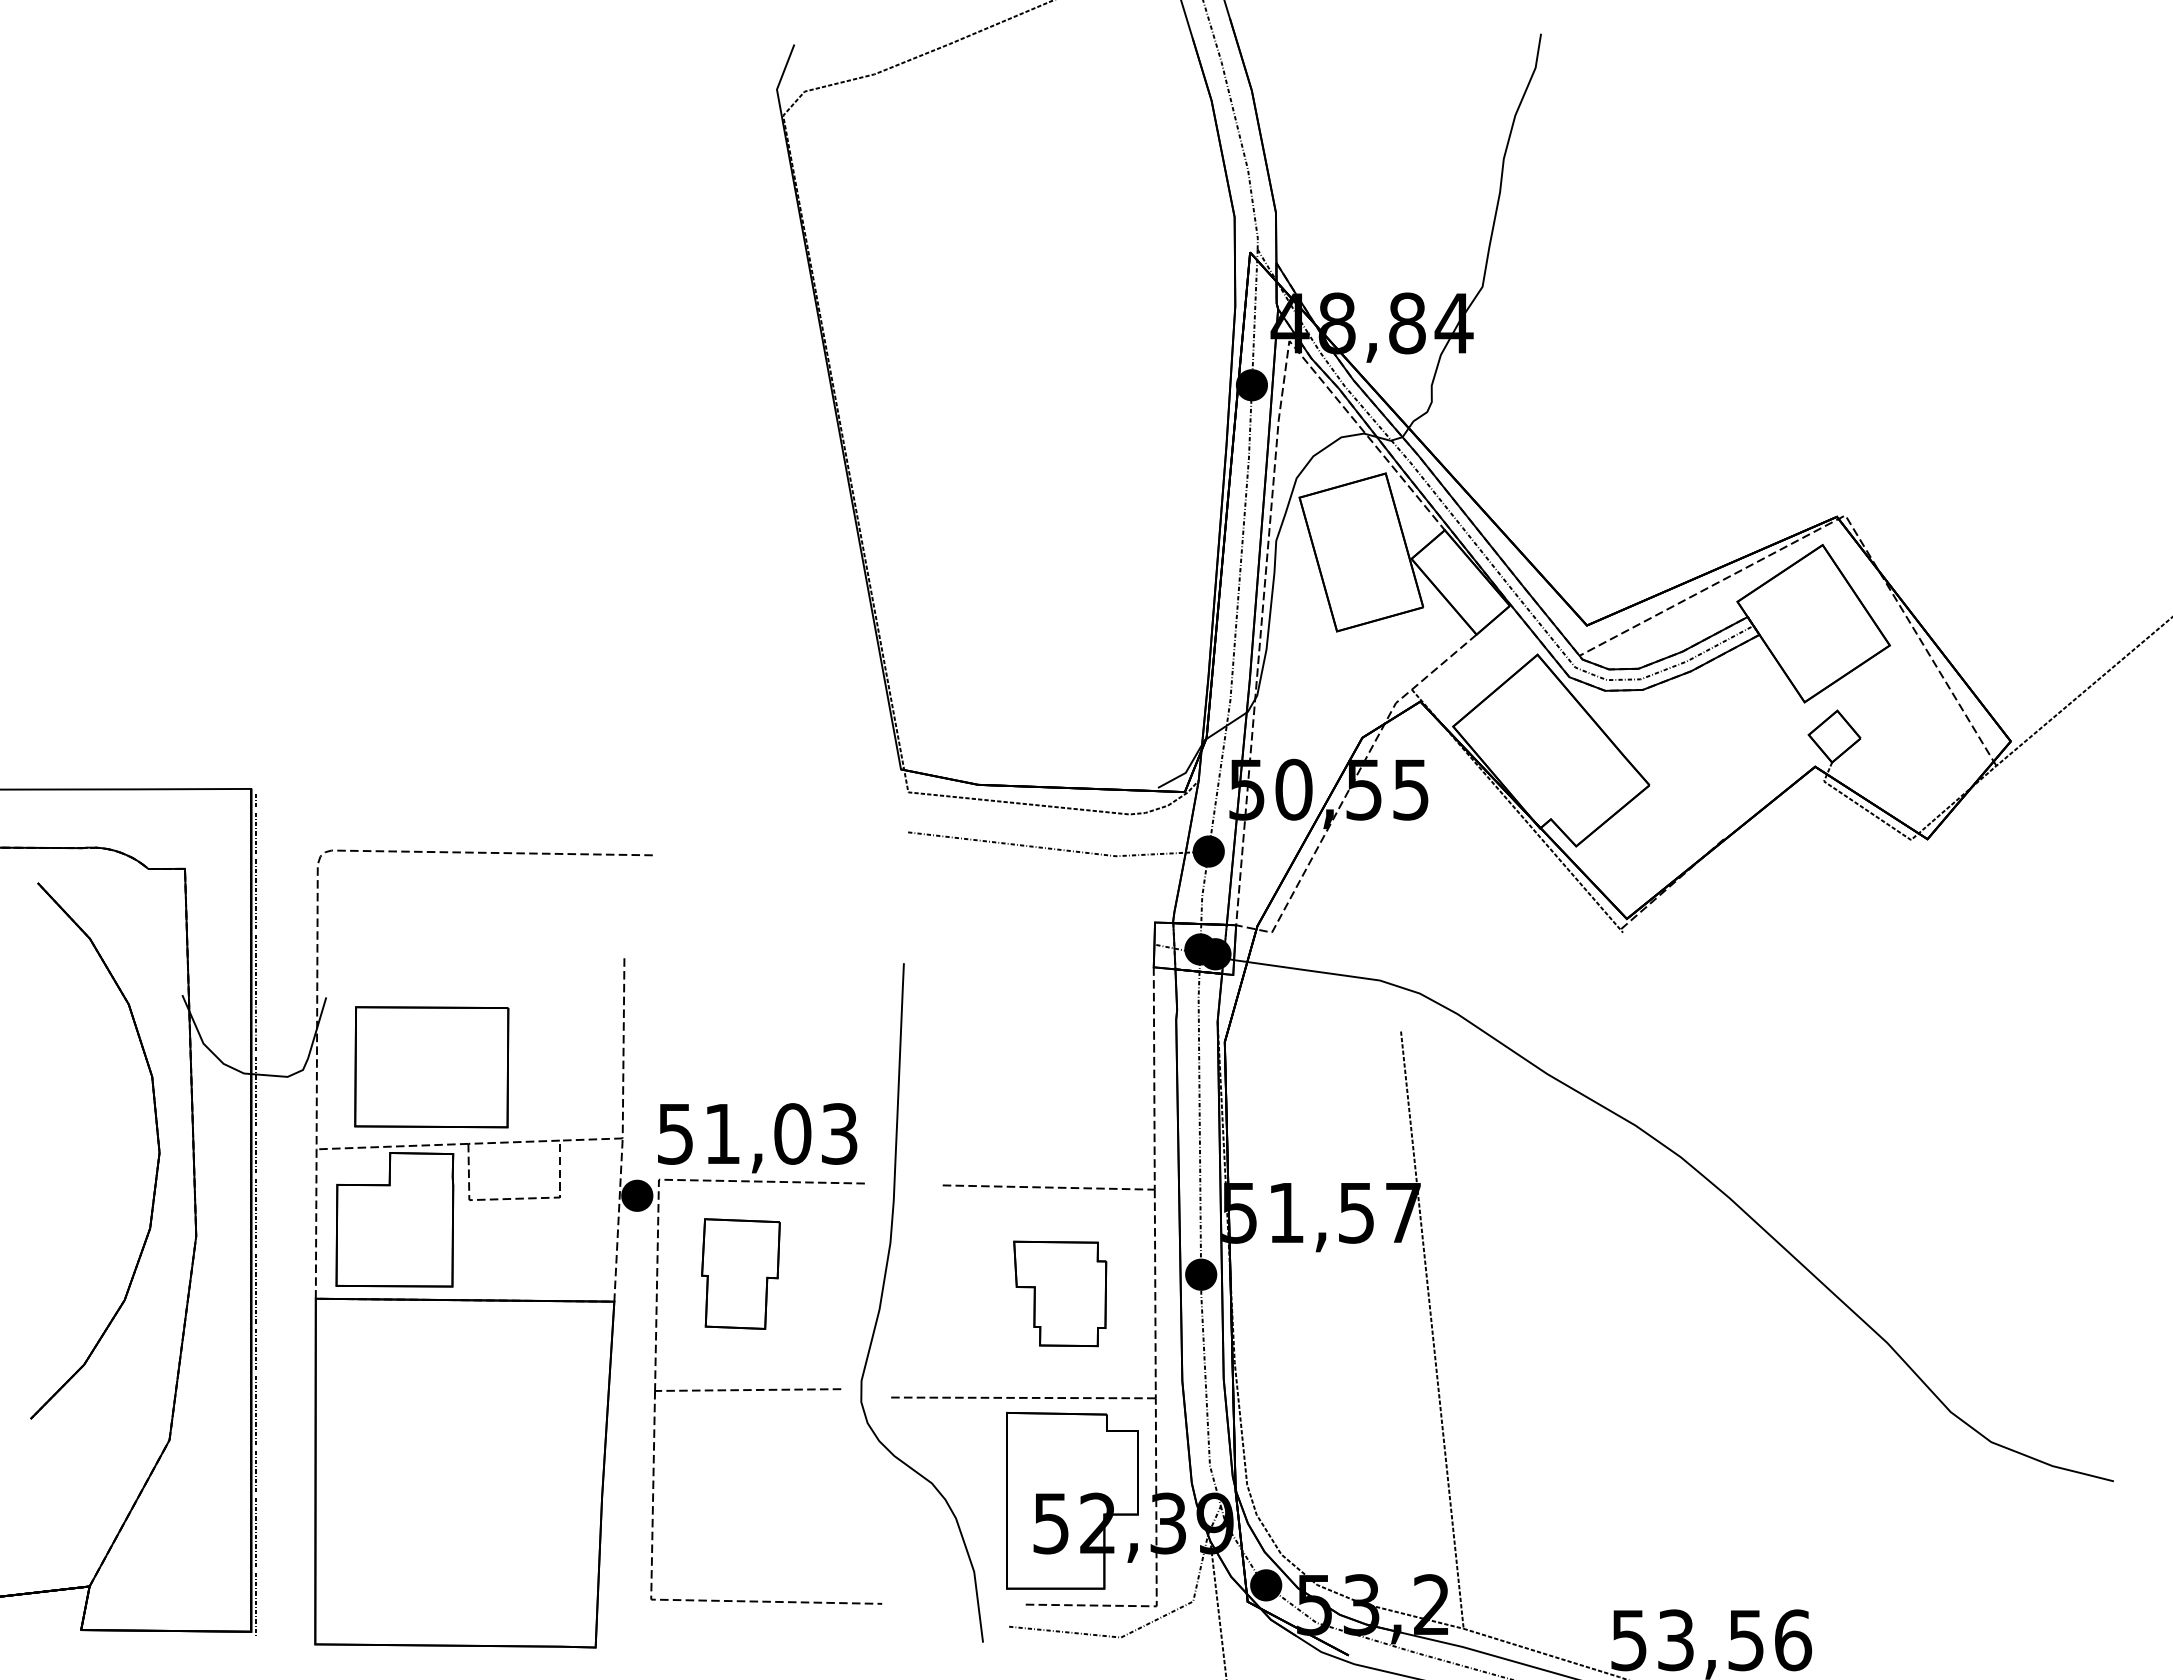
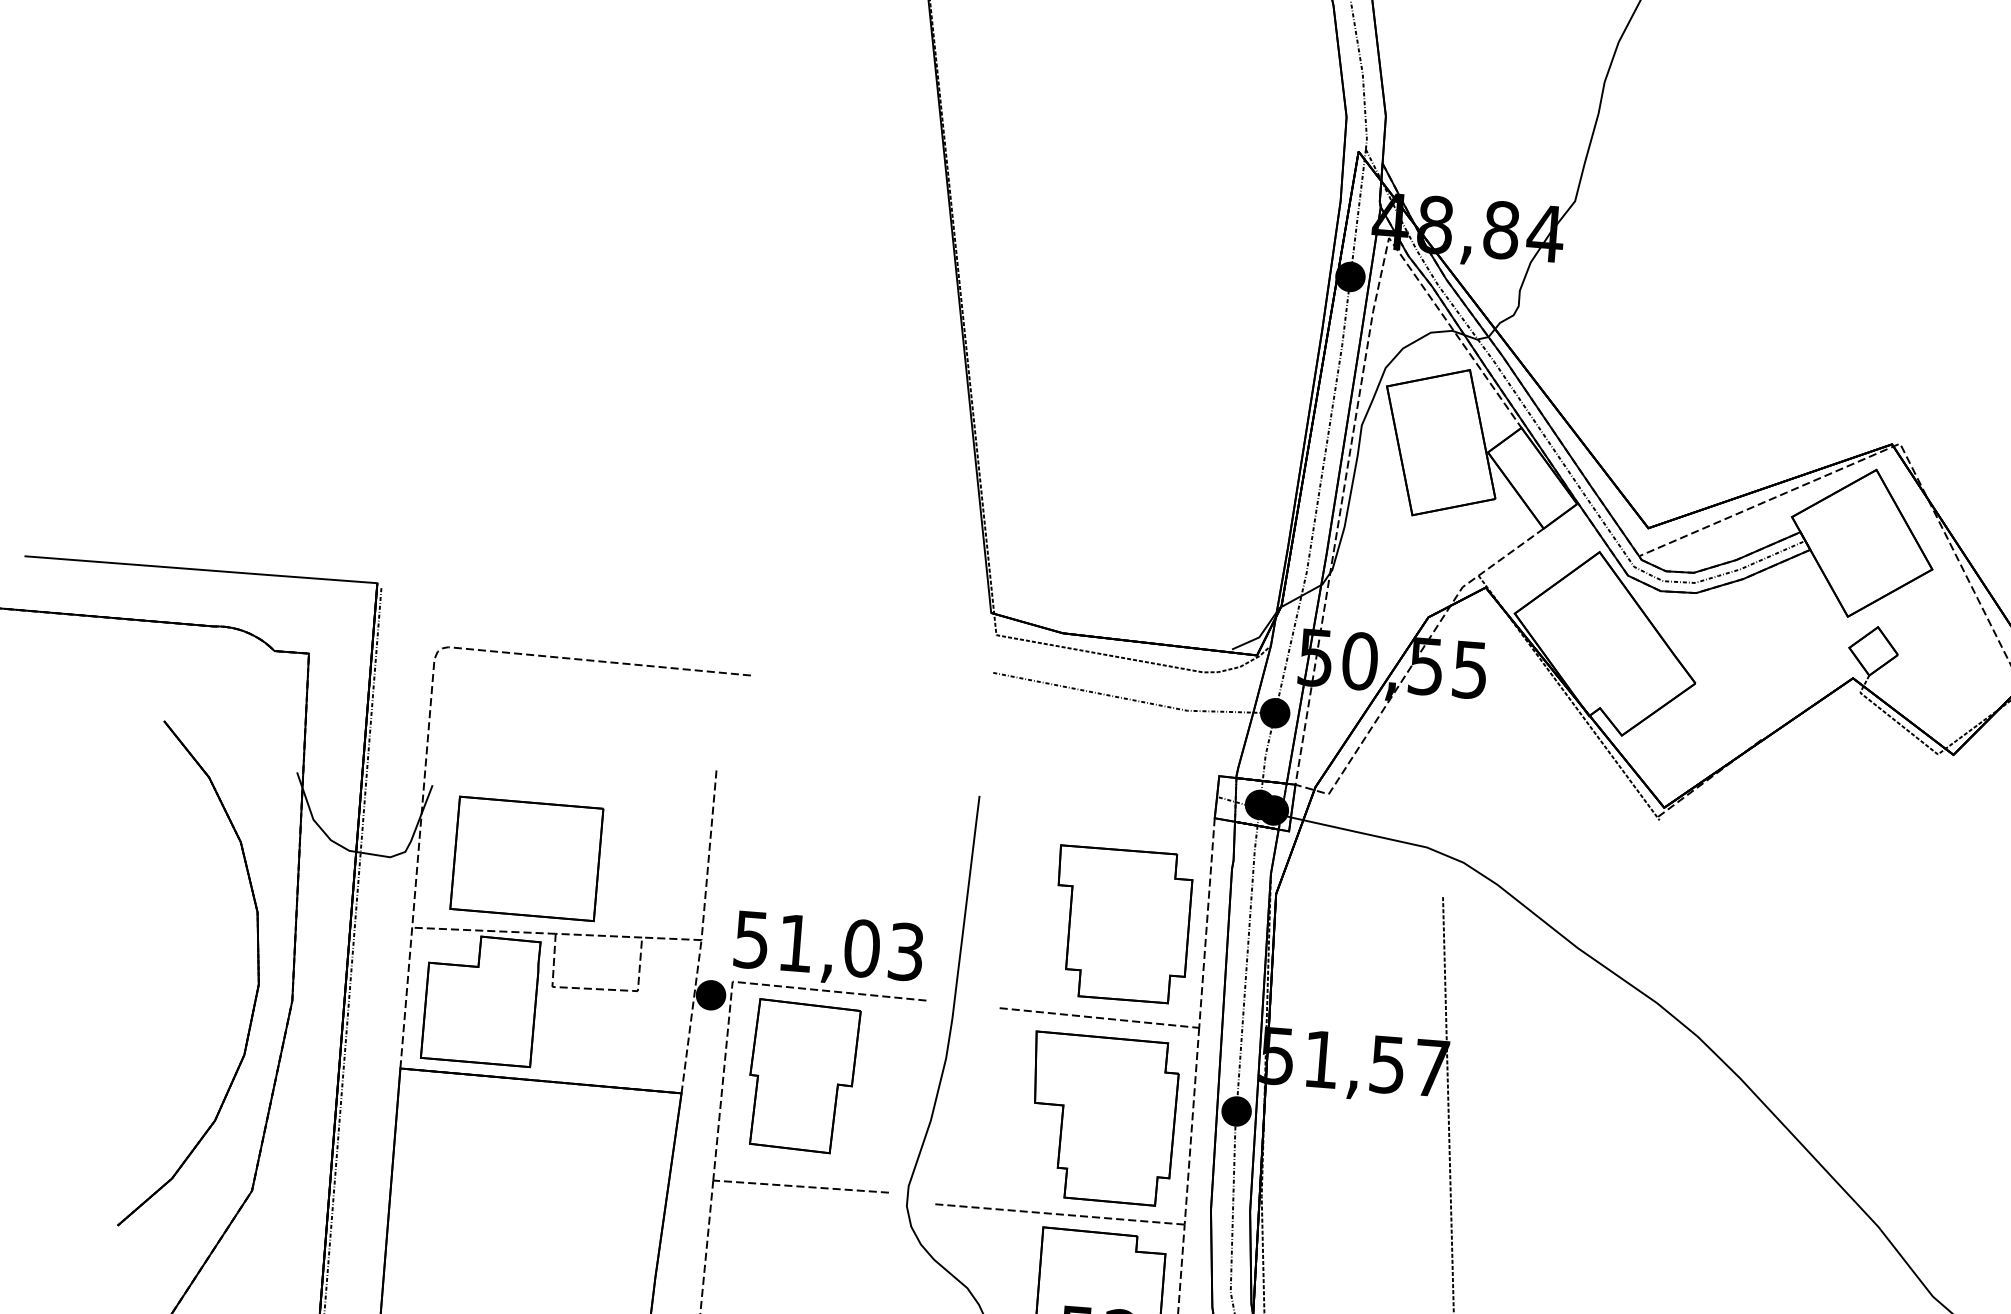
part: (1064, 1087) -> (1121, 924), added
part: (157, 1145) -> (257, 977), moved
part: (740, 1273) -> (802, 1076), size x1.43
part: (1059, 1293) -> (1101, 1118), size x1.67

